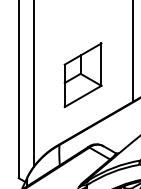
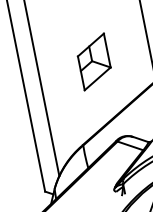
part: (83, 74) -> (94, 61), size x0.71

